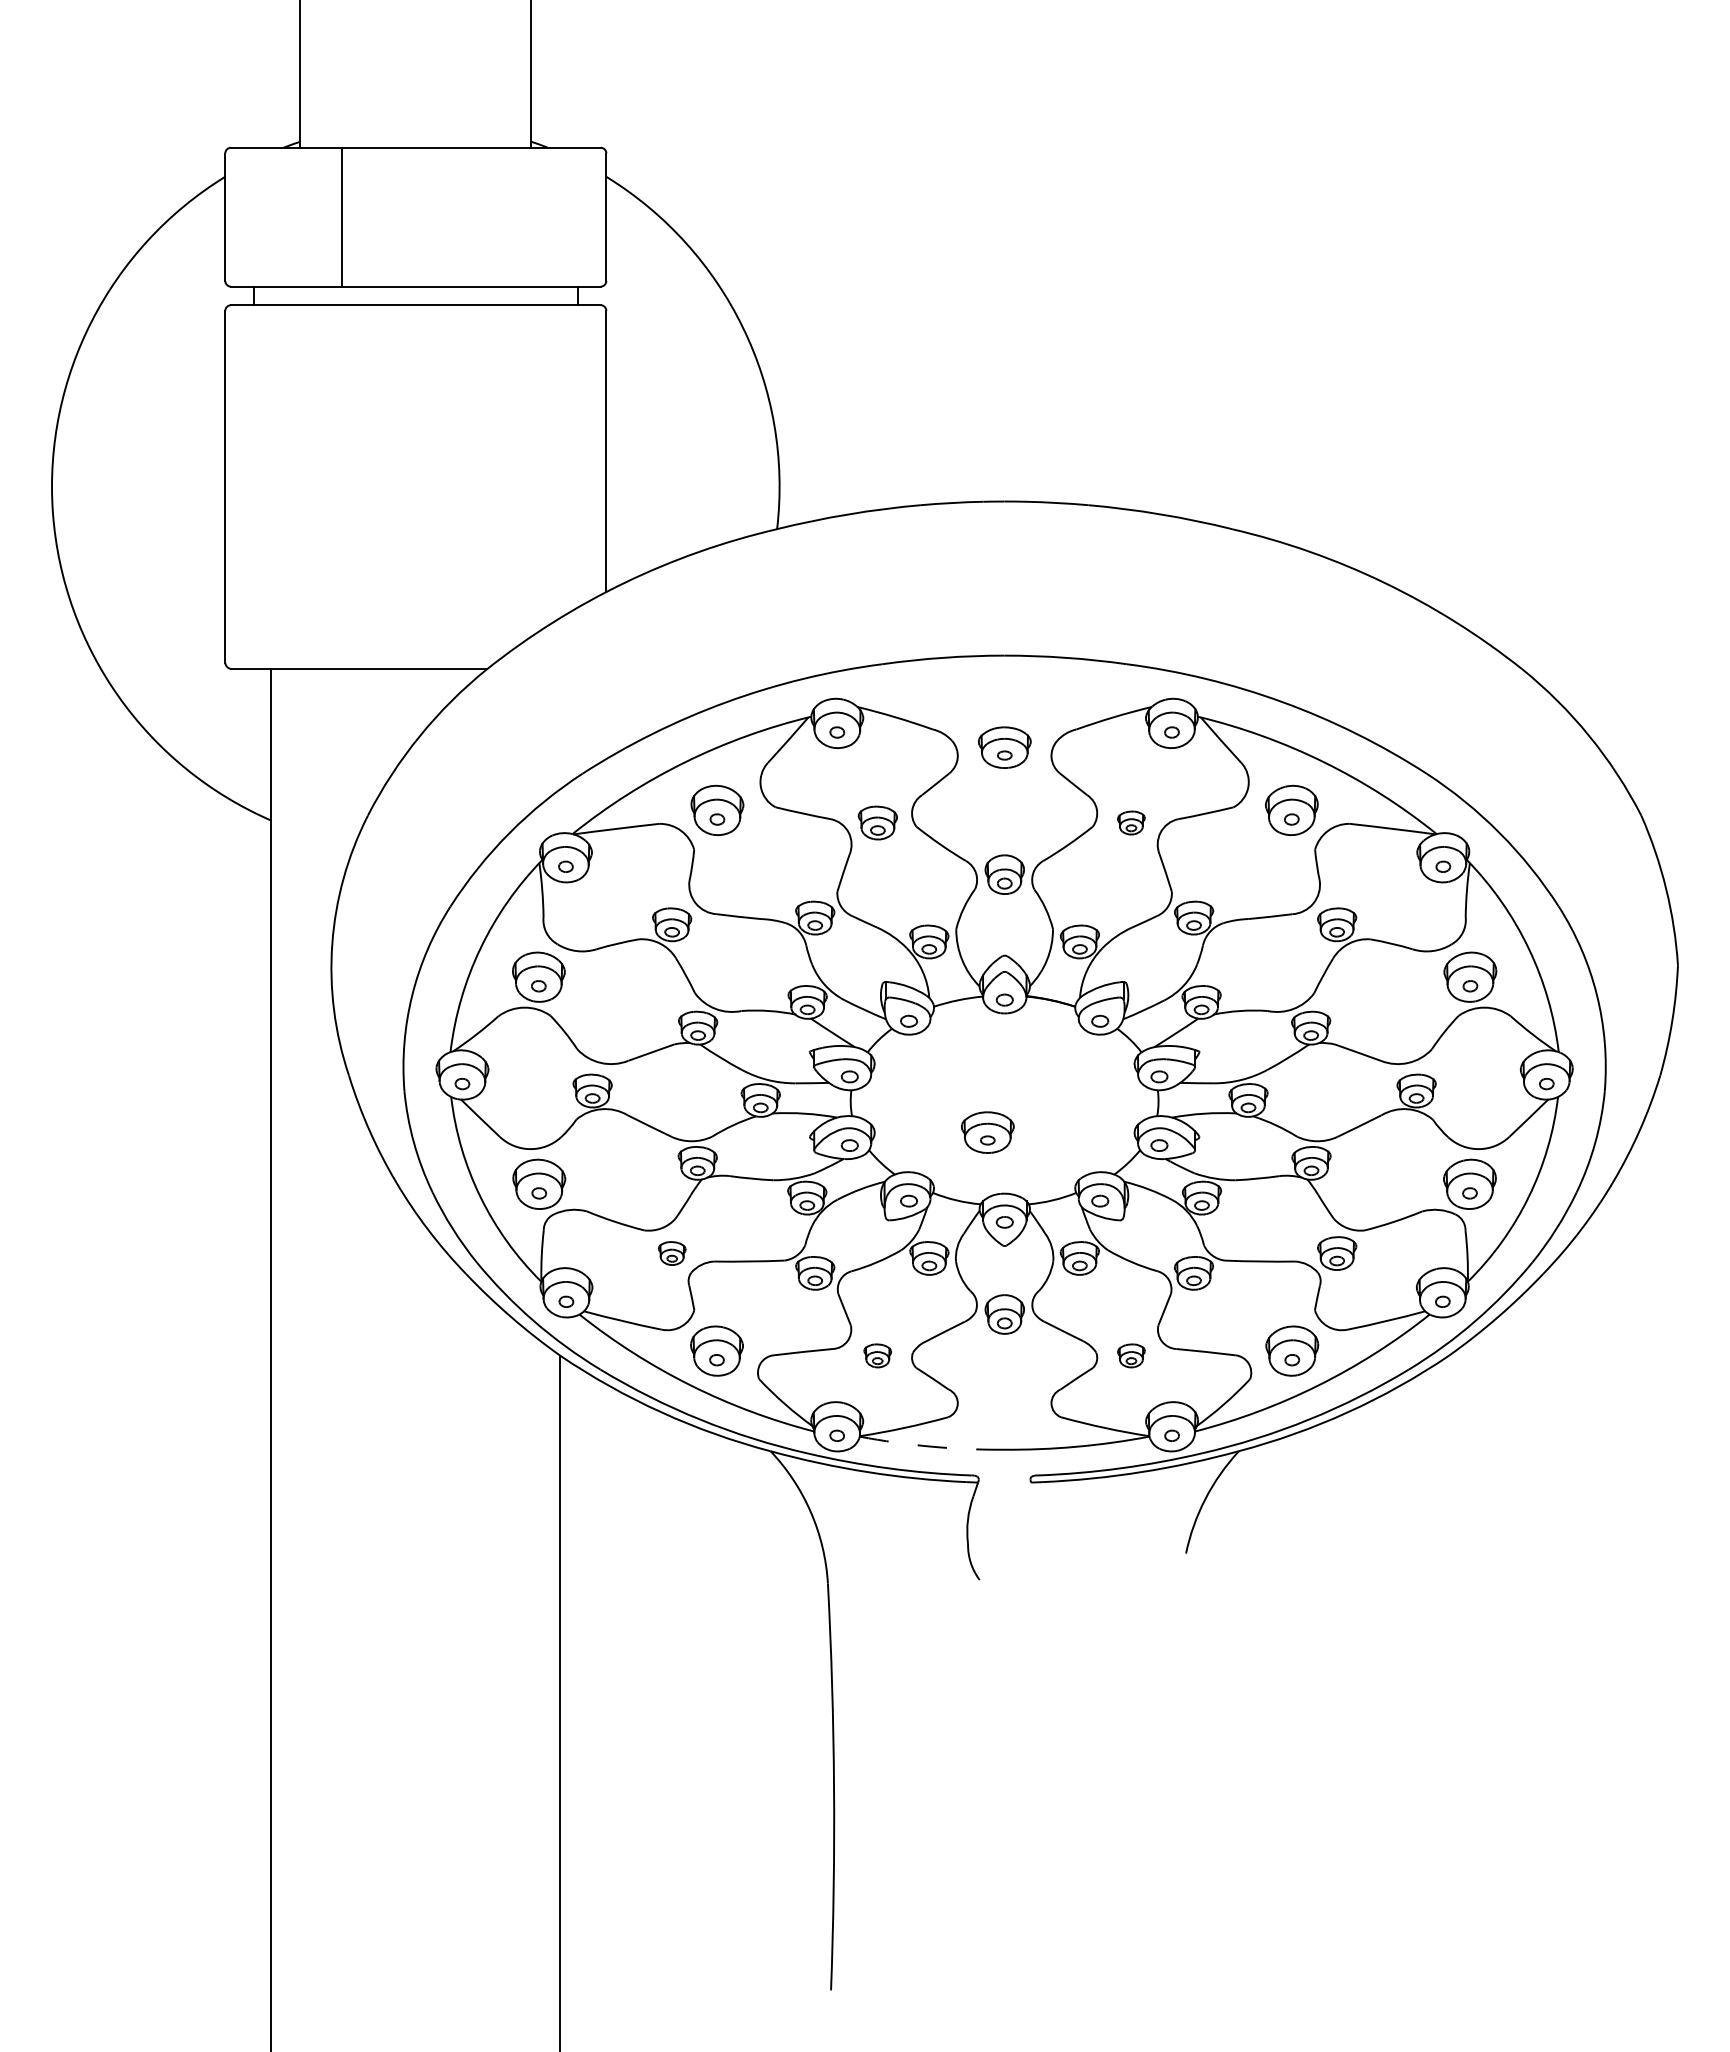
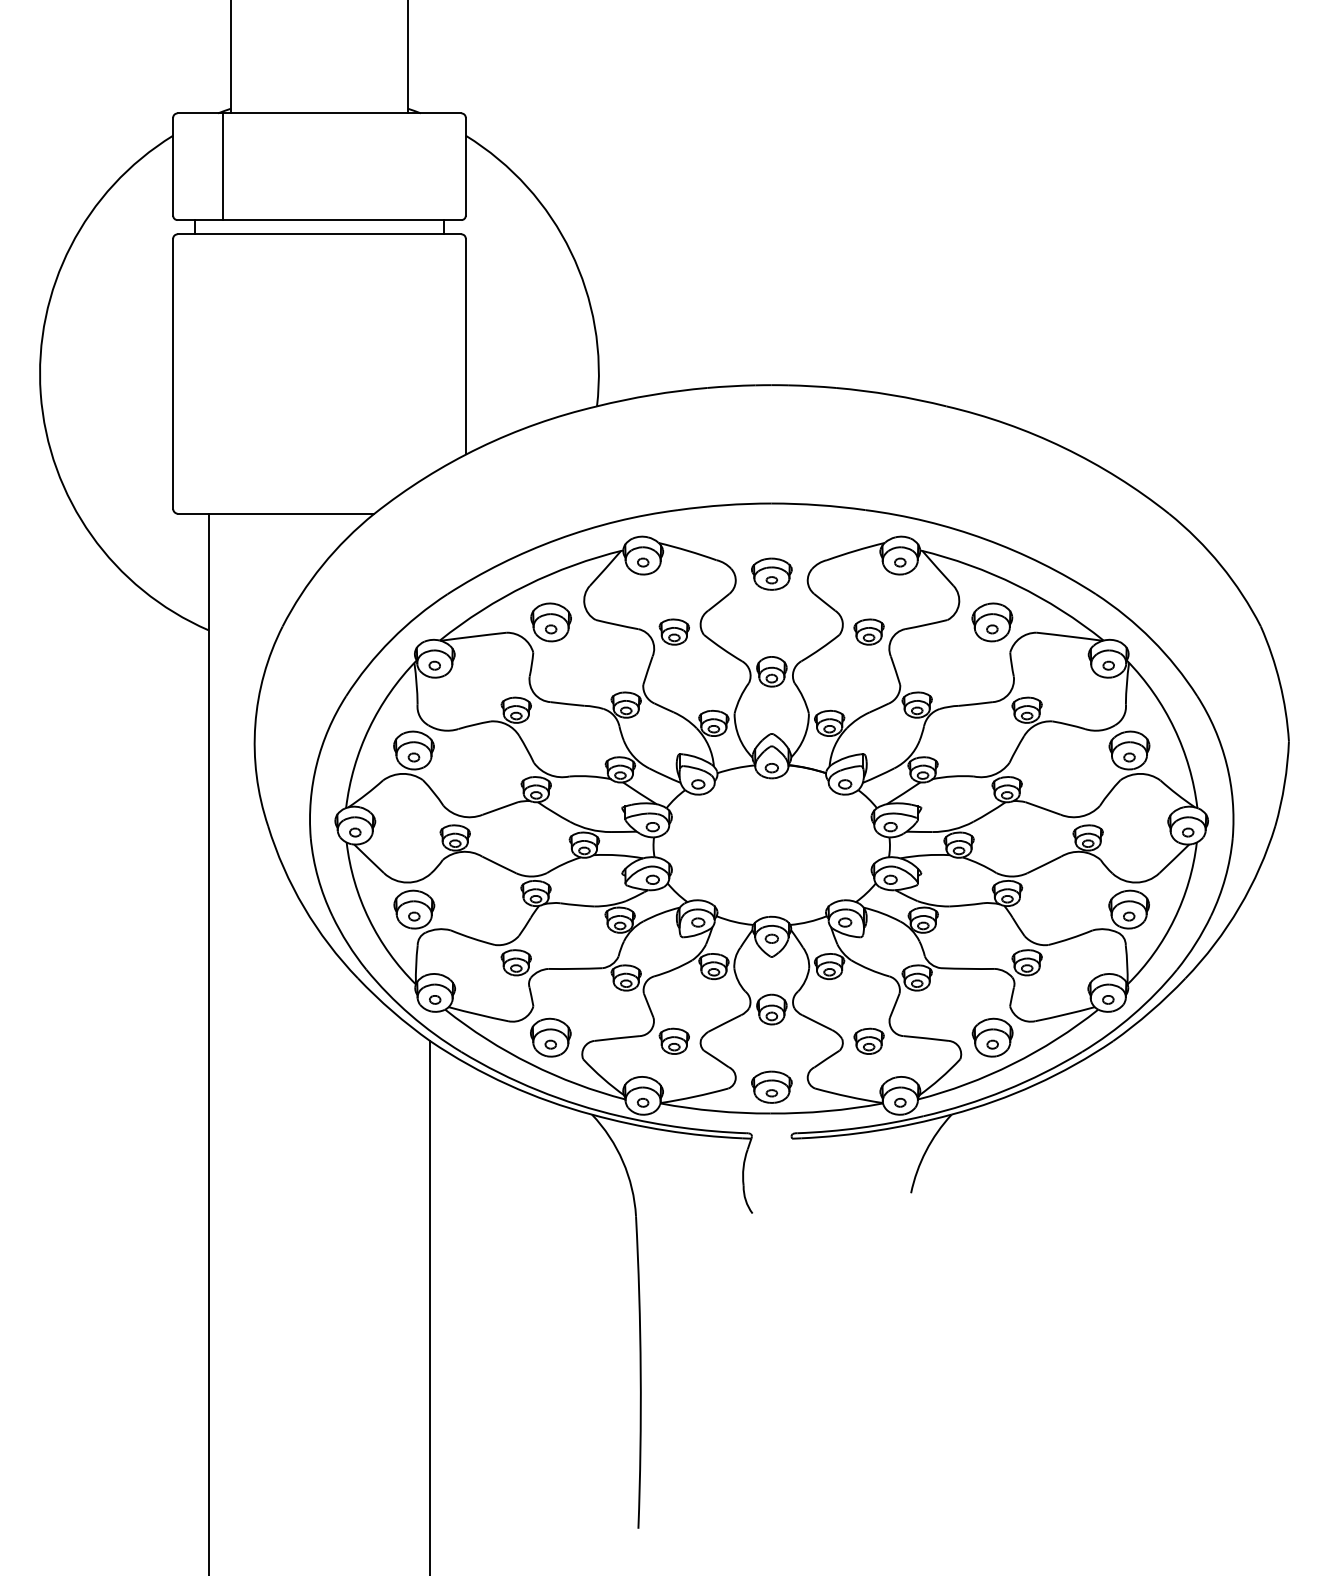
line: (341, 216) -> (222, 166), moved
part: (1131, 822) -> (869, 631), size x1.43
part: (987, 1132) -> (771, 1087), moved
part: (672, 1253) -> (516, 962), size x1.43
part: (877, 1355) -> (674, 1041), size x1.43
part: (1131, 1355) -> (869, 1041), size x1.43
arc: (931, 1446) -> (715, 1110), dashed -> solid

